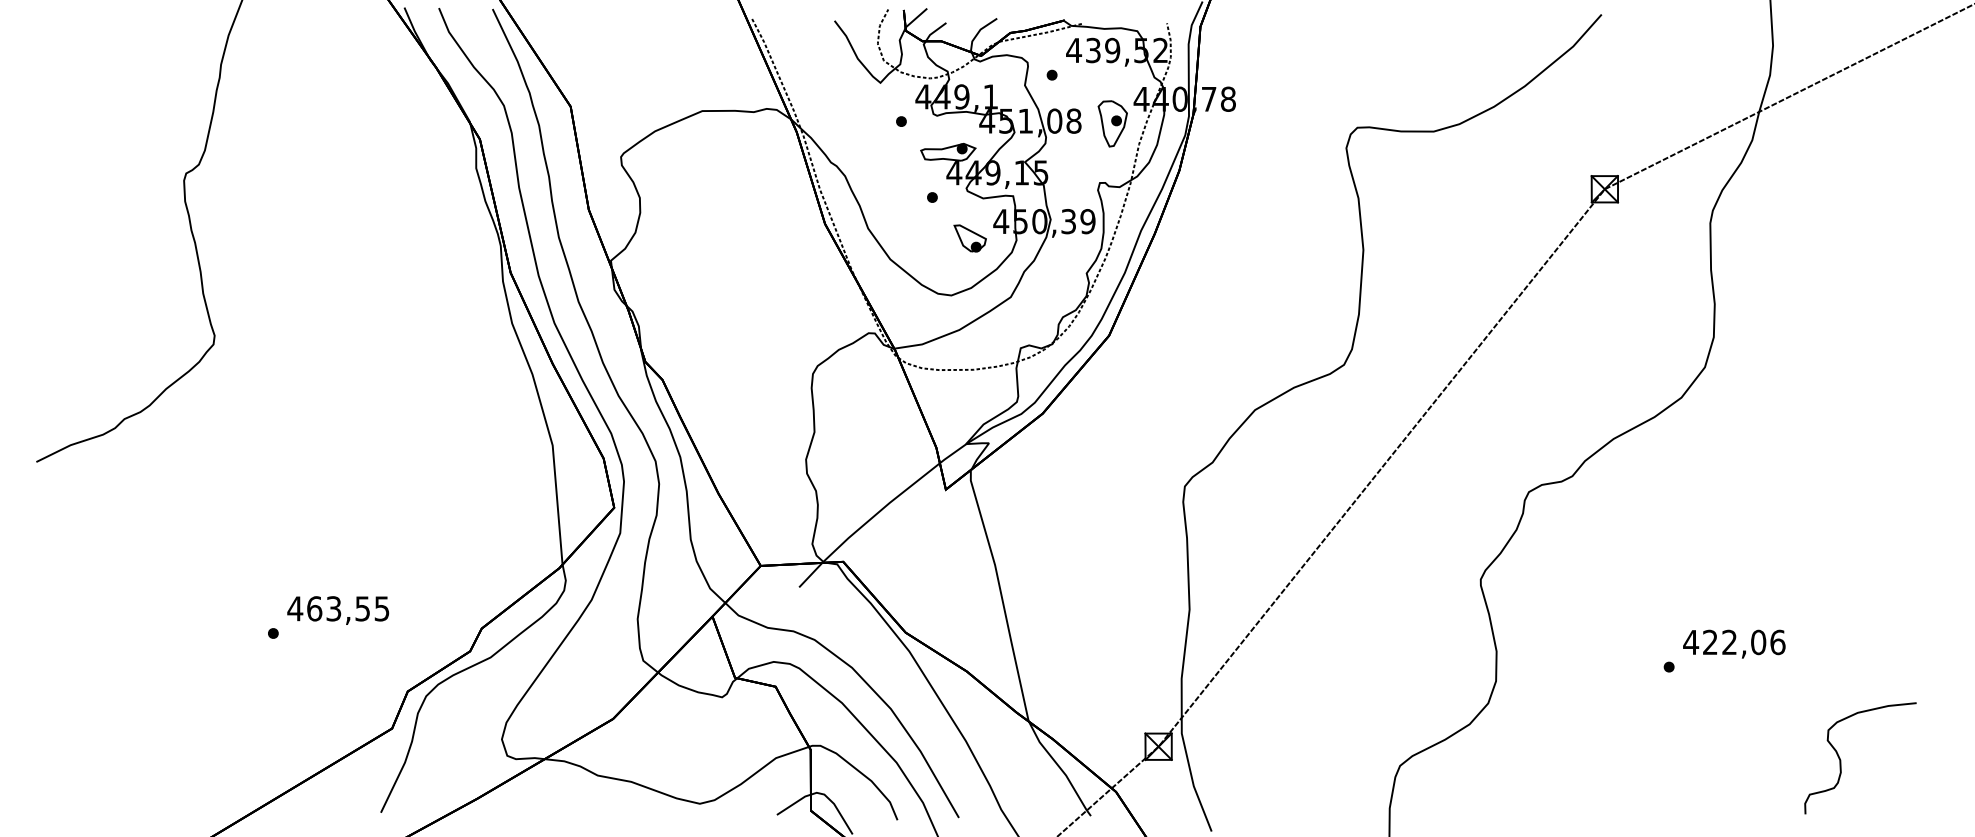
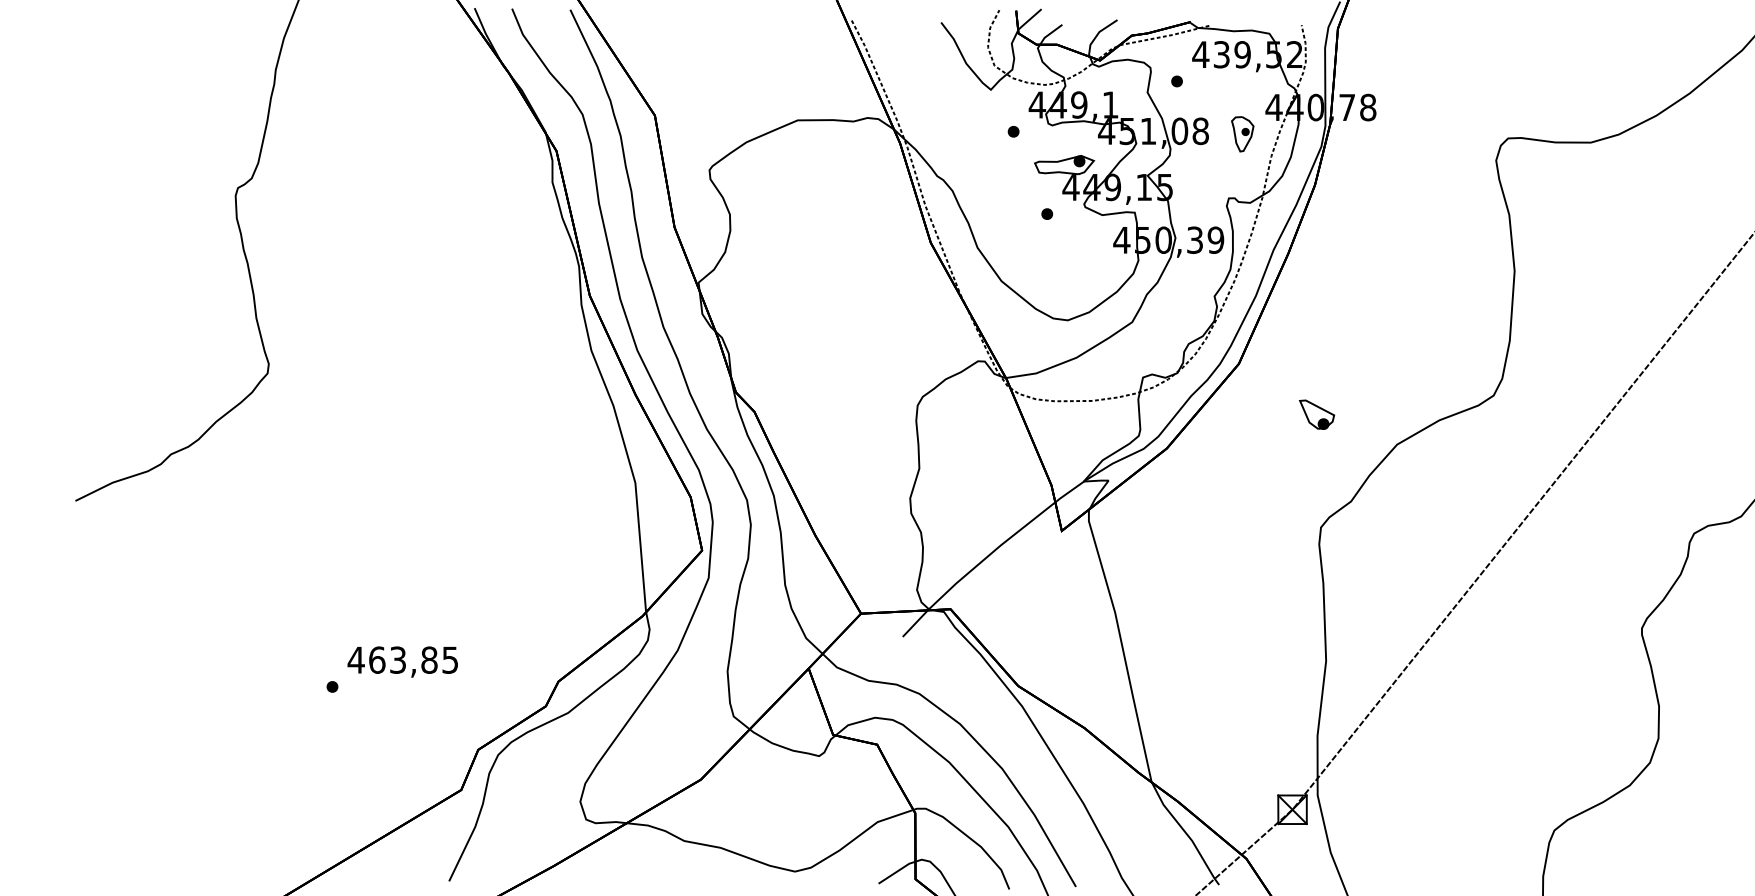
part: (1112, 123) -> (1242, 133), size x0.7
part: (969, 238) -> (1316, 414), moved
text: (362, 608) -> (429, 659), 463,55 -> 463,85

